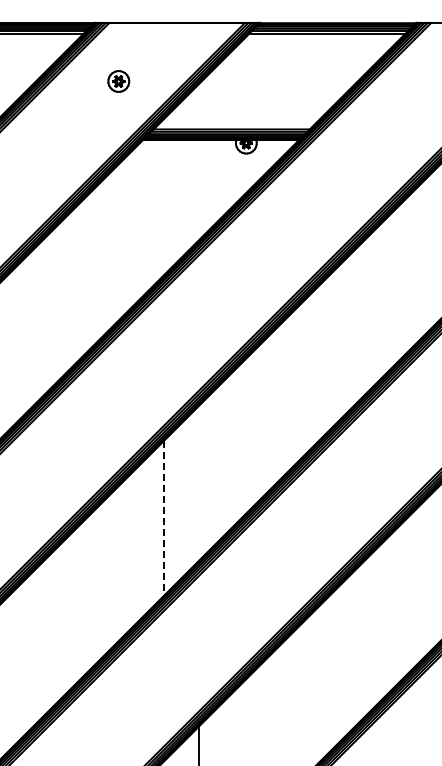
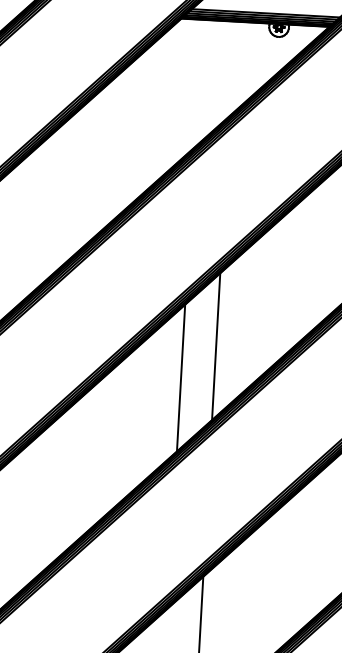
line: (198, 483) -> (215, 346), added
line: (163, 518) -> (180, 377), dashed -> solid

